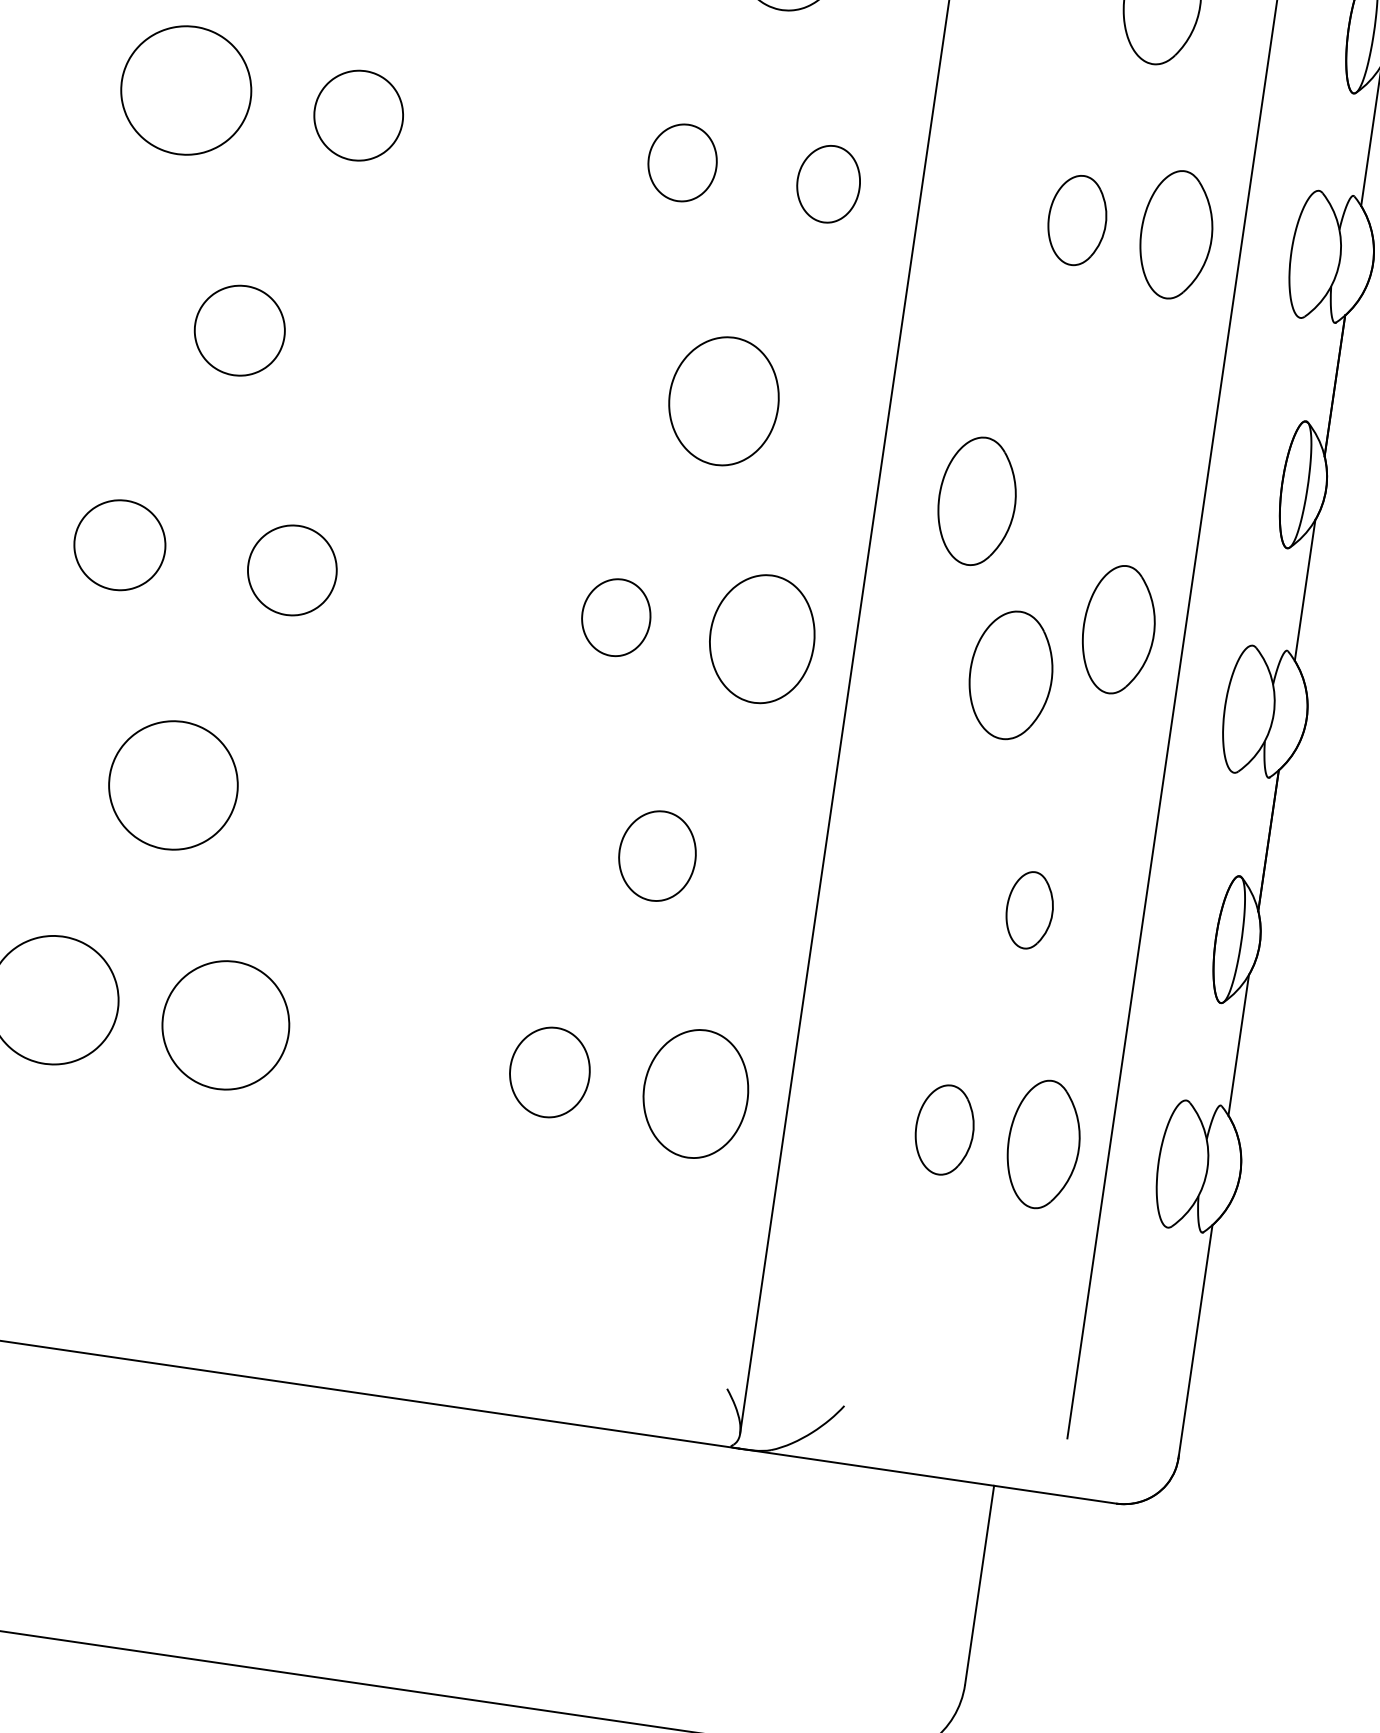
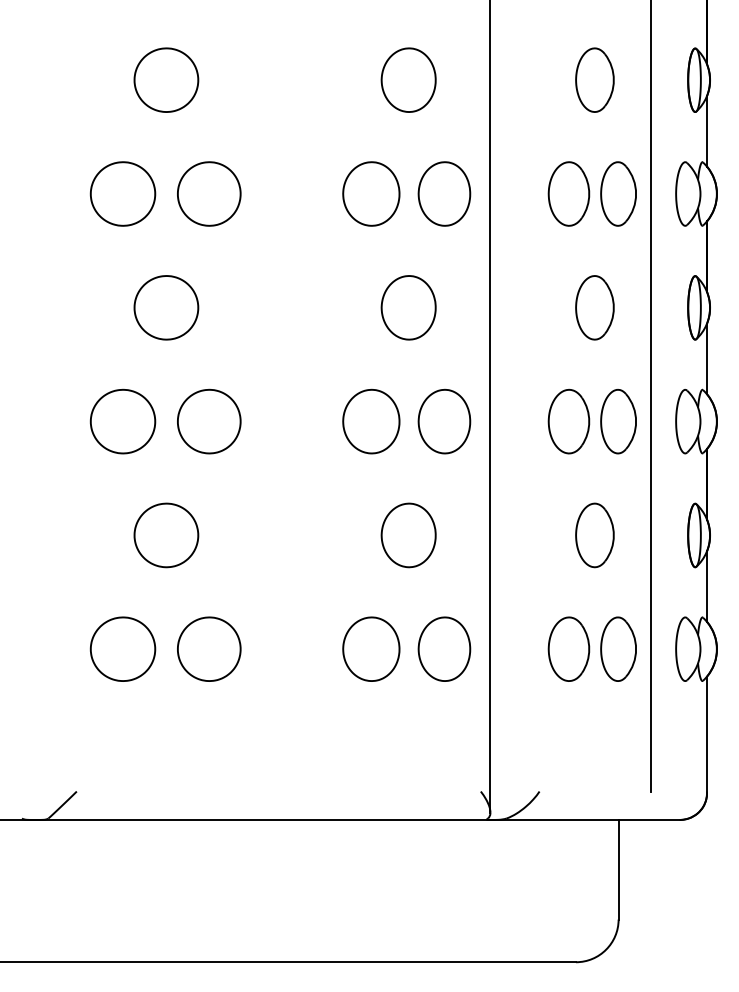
part: (359, 114) -> (209, 193), size x1.43
part: (682, 161) -> (371, 193), size x1.67
part: (828, 183) -> (444, 193), size x1.67
part: (1076, 219) -> (568, 193), size x1.43
part: (240, 329) -> (166, 307), size x1.43
part: (976, 500) -> (594, 307), moved
part: (118, 544) -> (122, 421), size x1.43
part: (292, 570) -> (209, 421), size x1.43
part: (616, 617) -> (371, 421), size x1.67
part: (1118, 629) -> (618, 421), moved
part: (657, 856) -> (408, 535), size x1.43
part: (1028, 910) -> (594, 535), size x1.67
part: (550, 1071) -> (371, 648), size x1.43
part: (943, 1128) -> (568, 648), size x1.43

